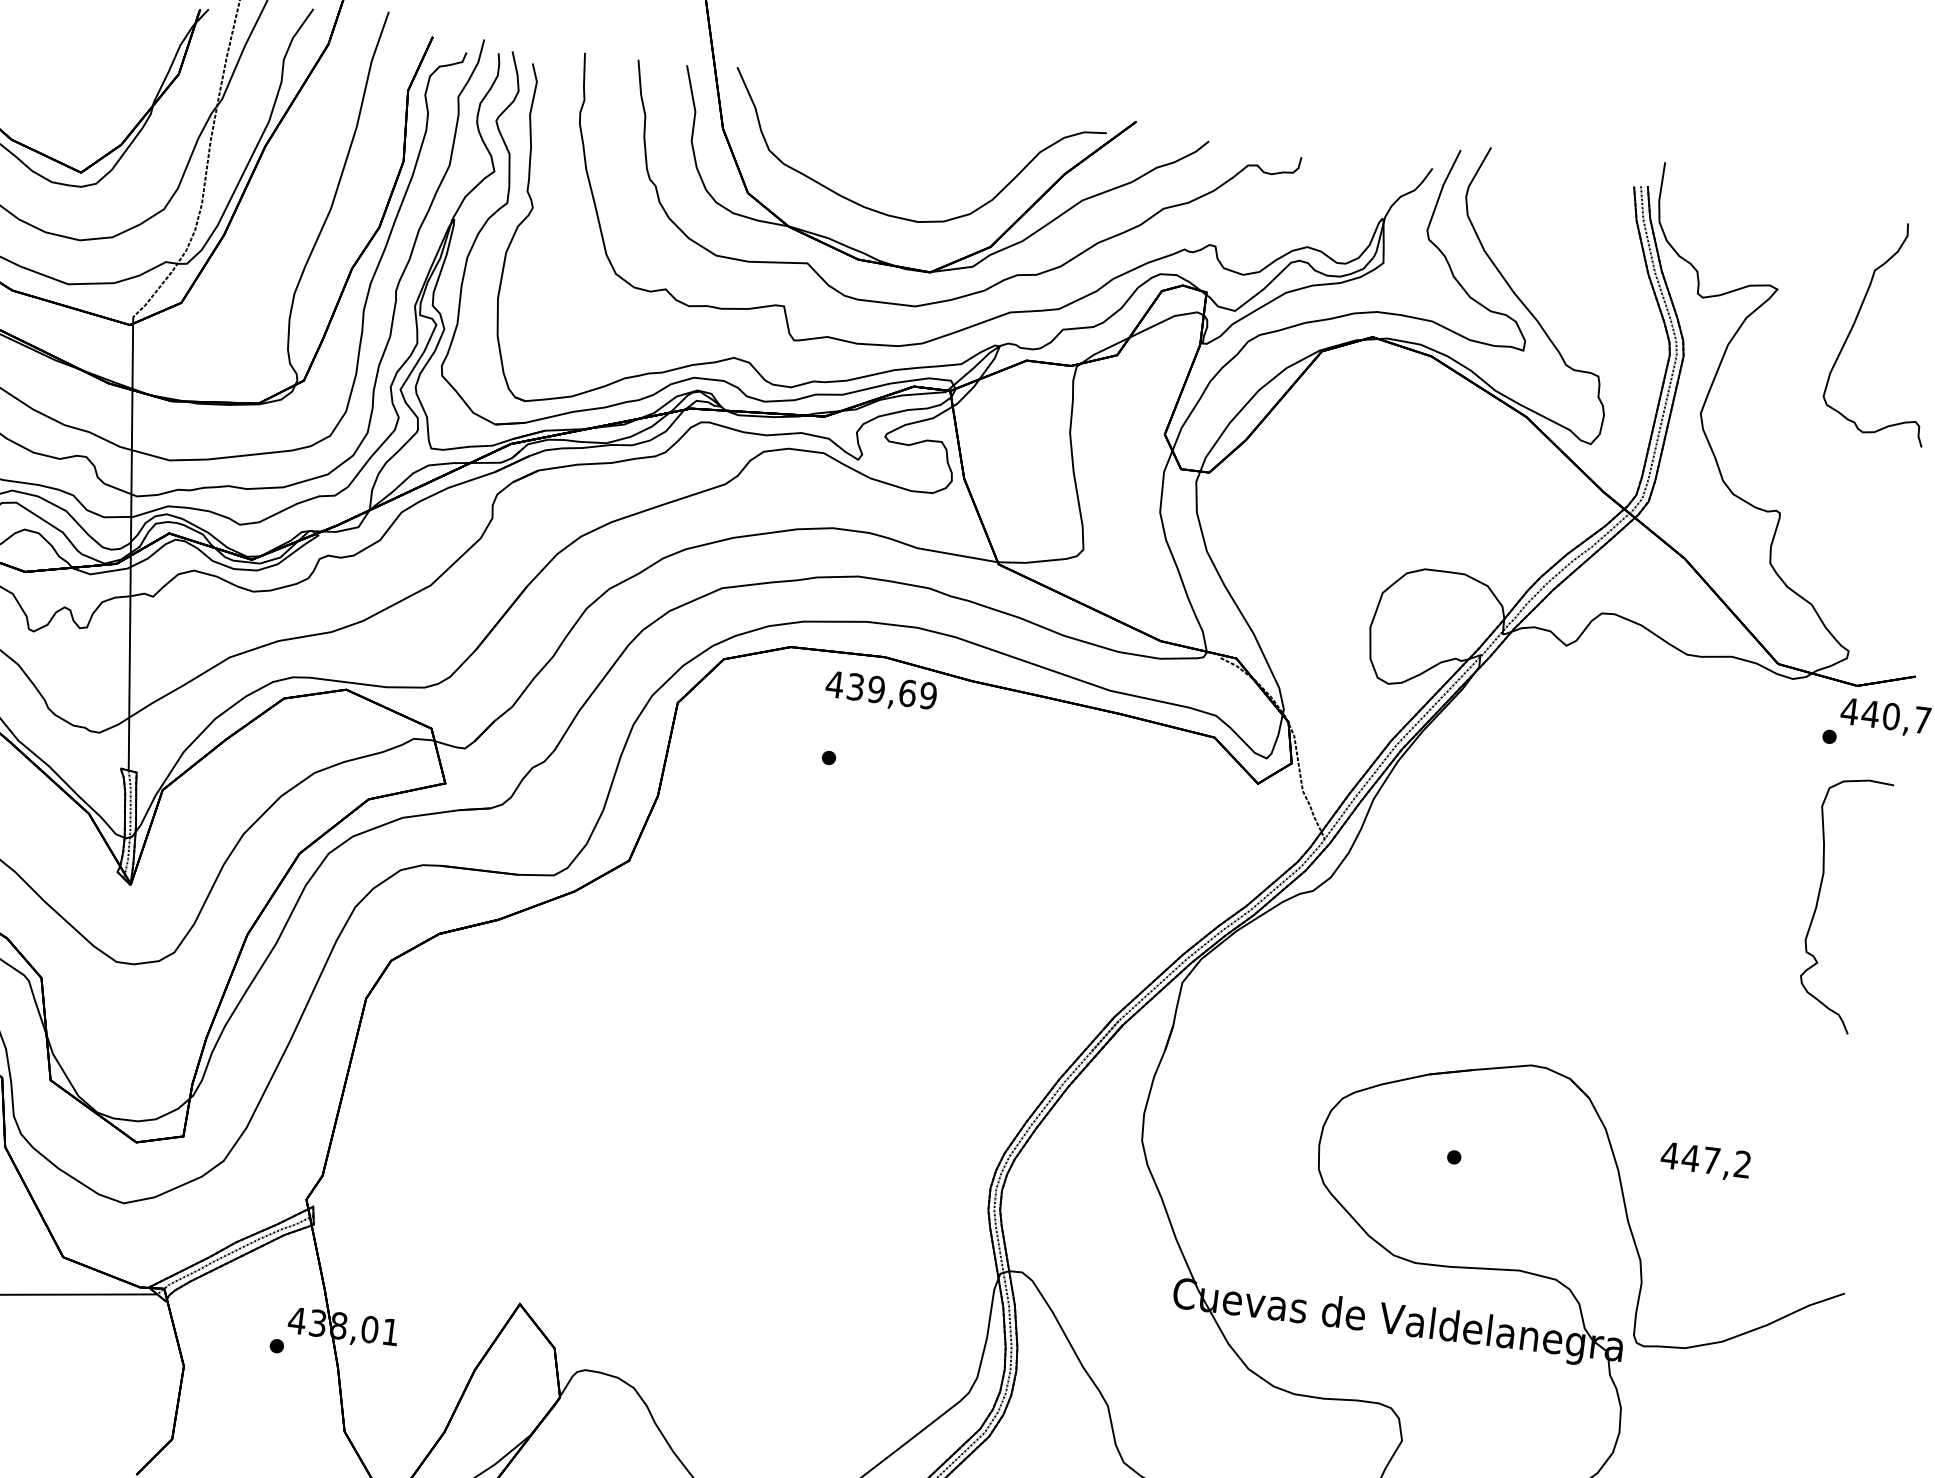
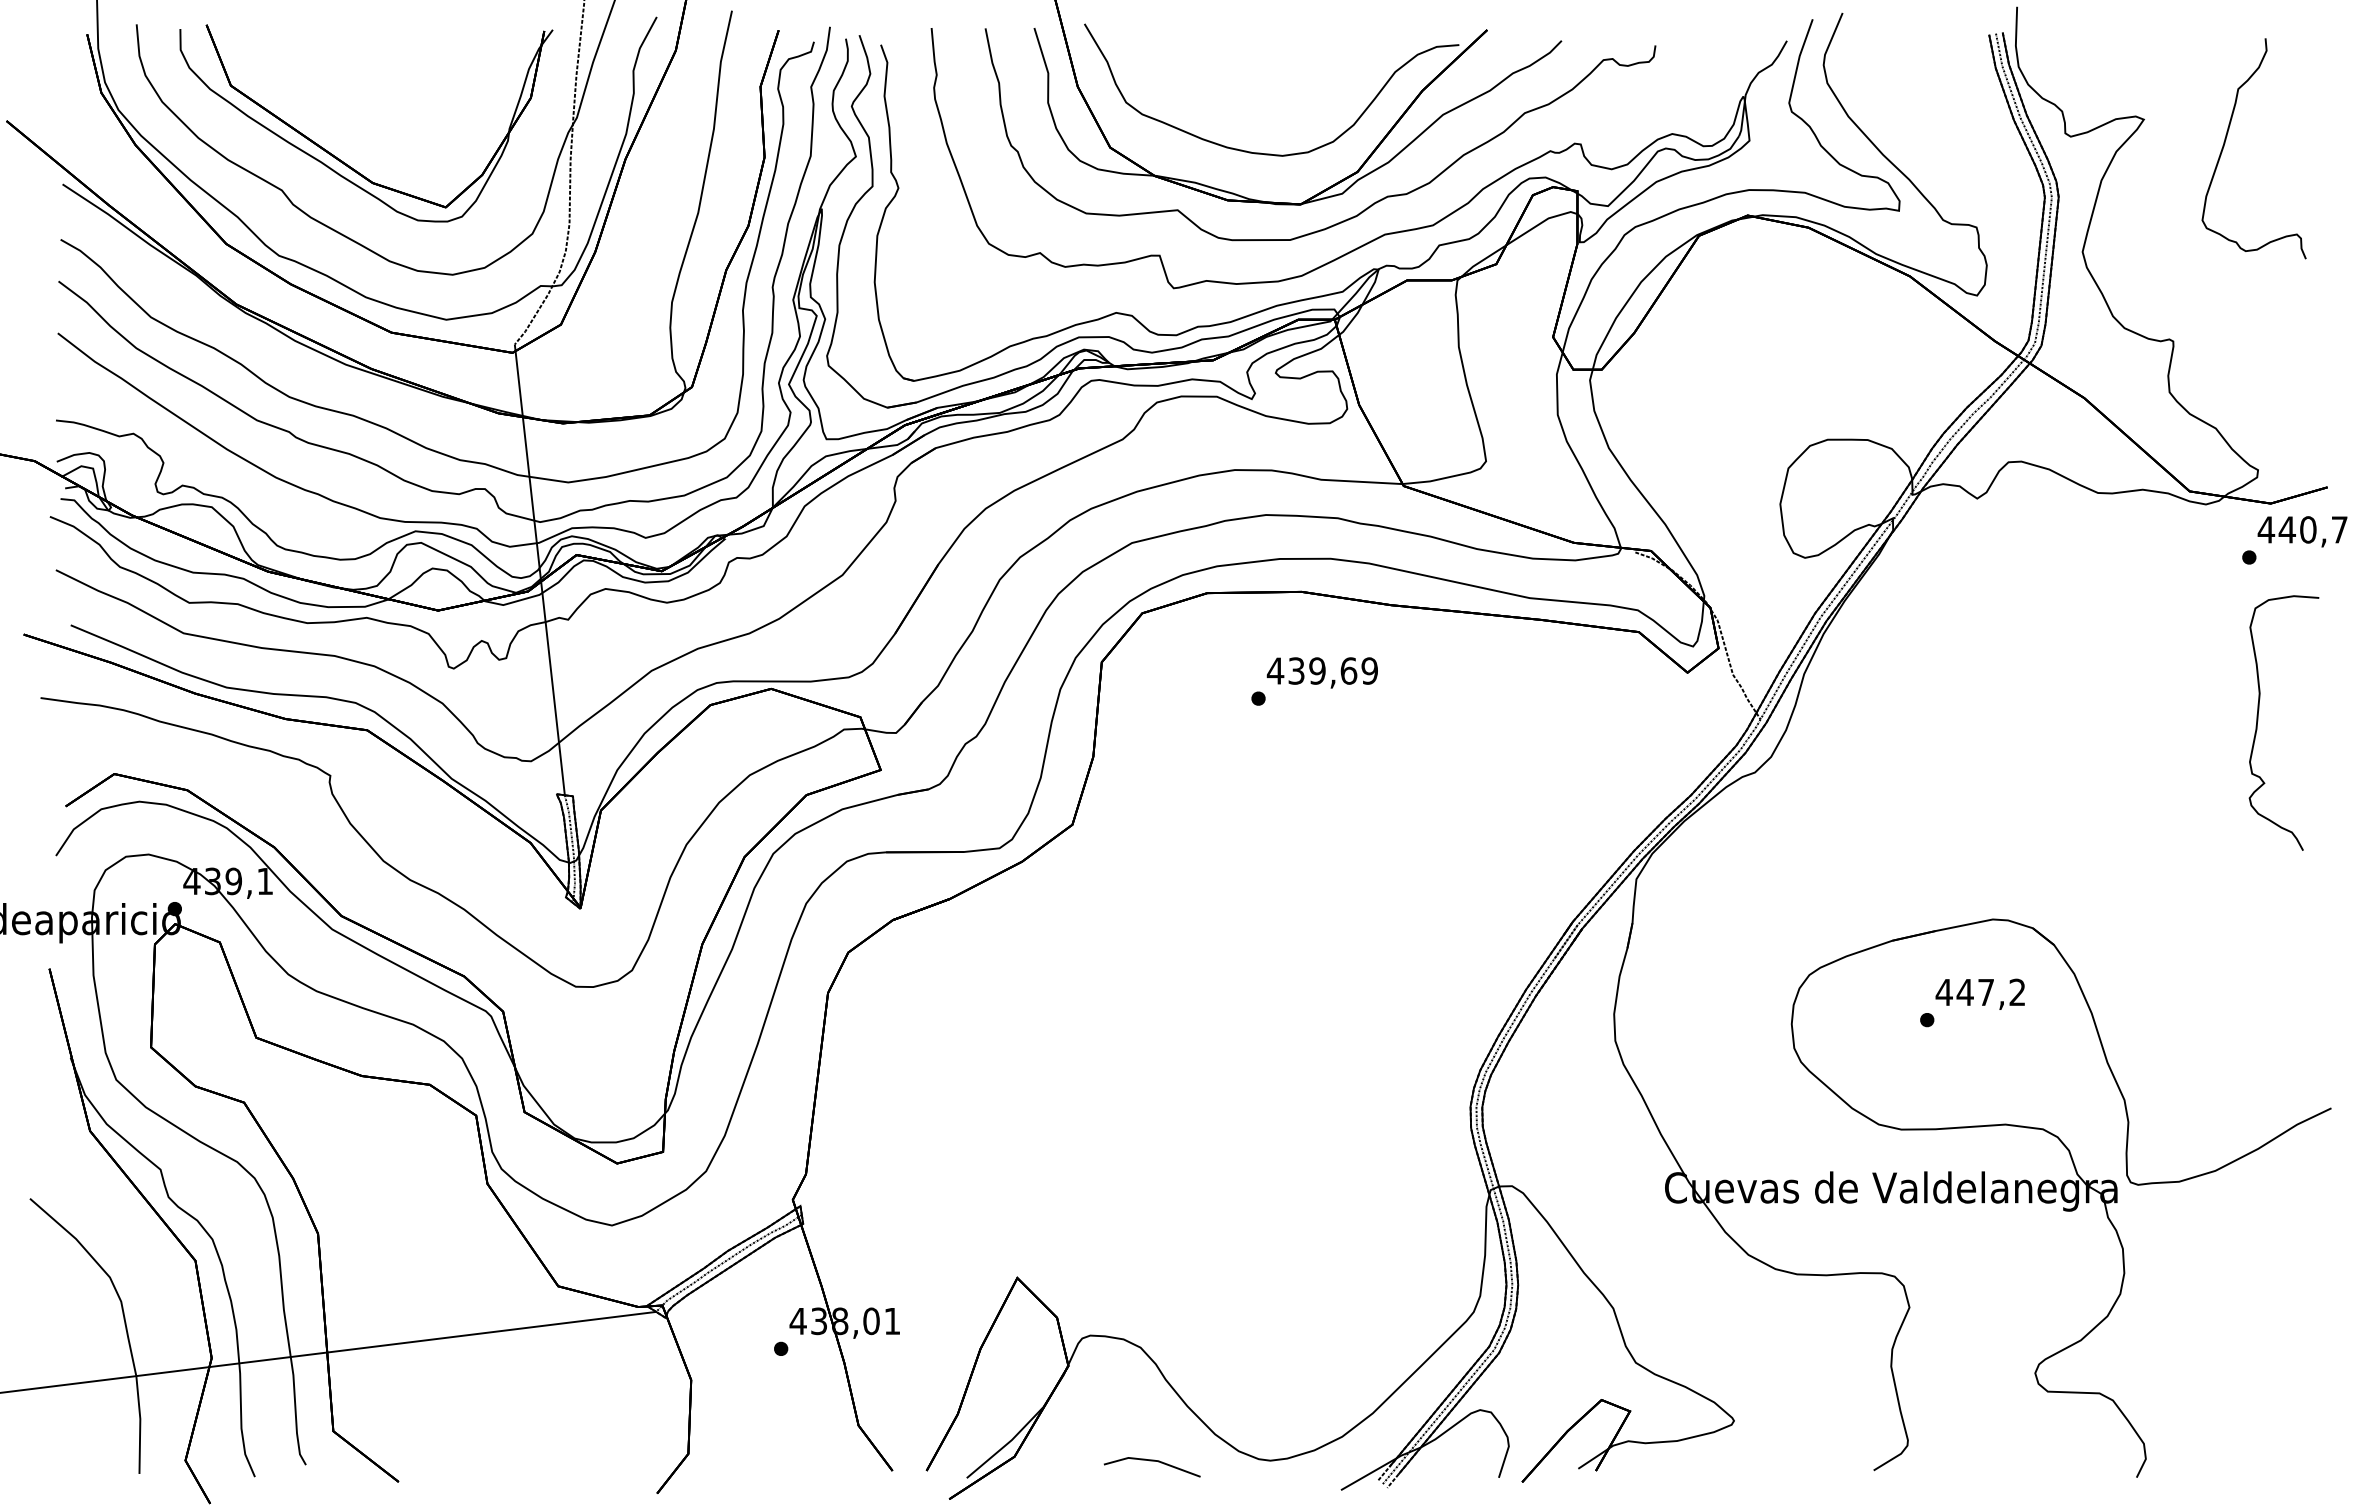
text: (880, 691) -> (1321, 672), moved
text: (1704, 1160) -> (1979, 993), moved

